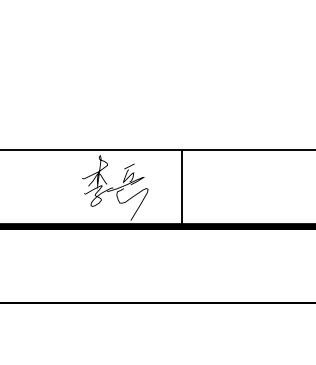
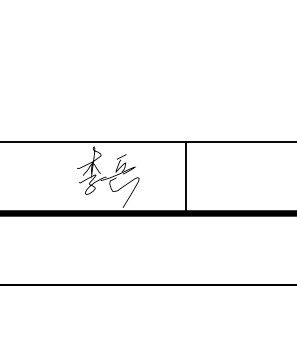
line: (182, 188) -> (185, 177), moved

